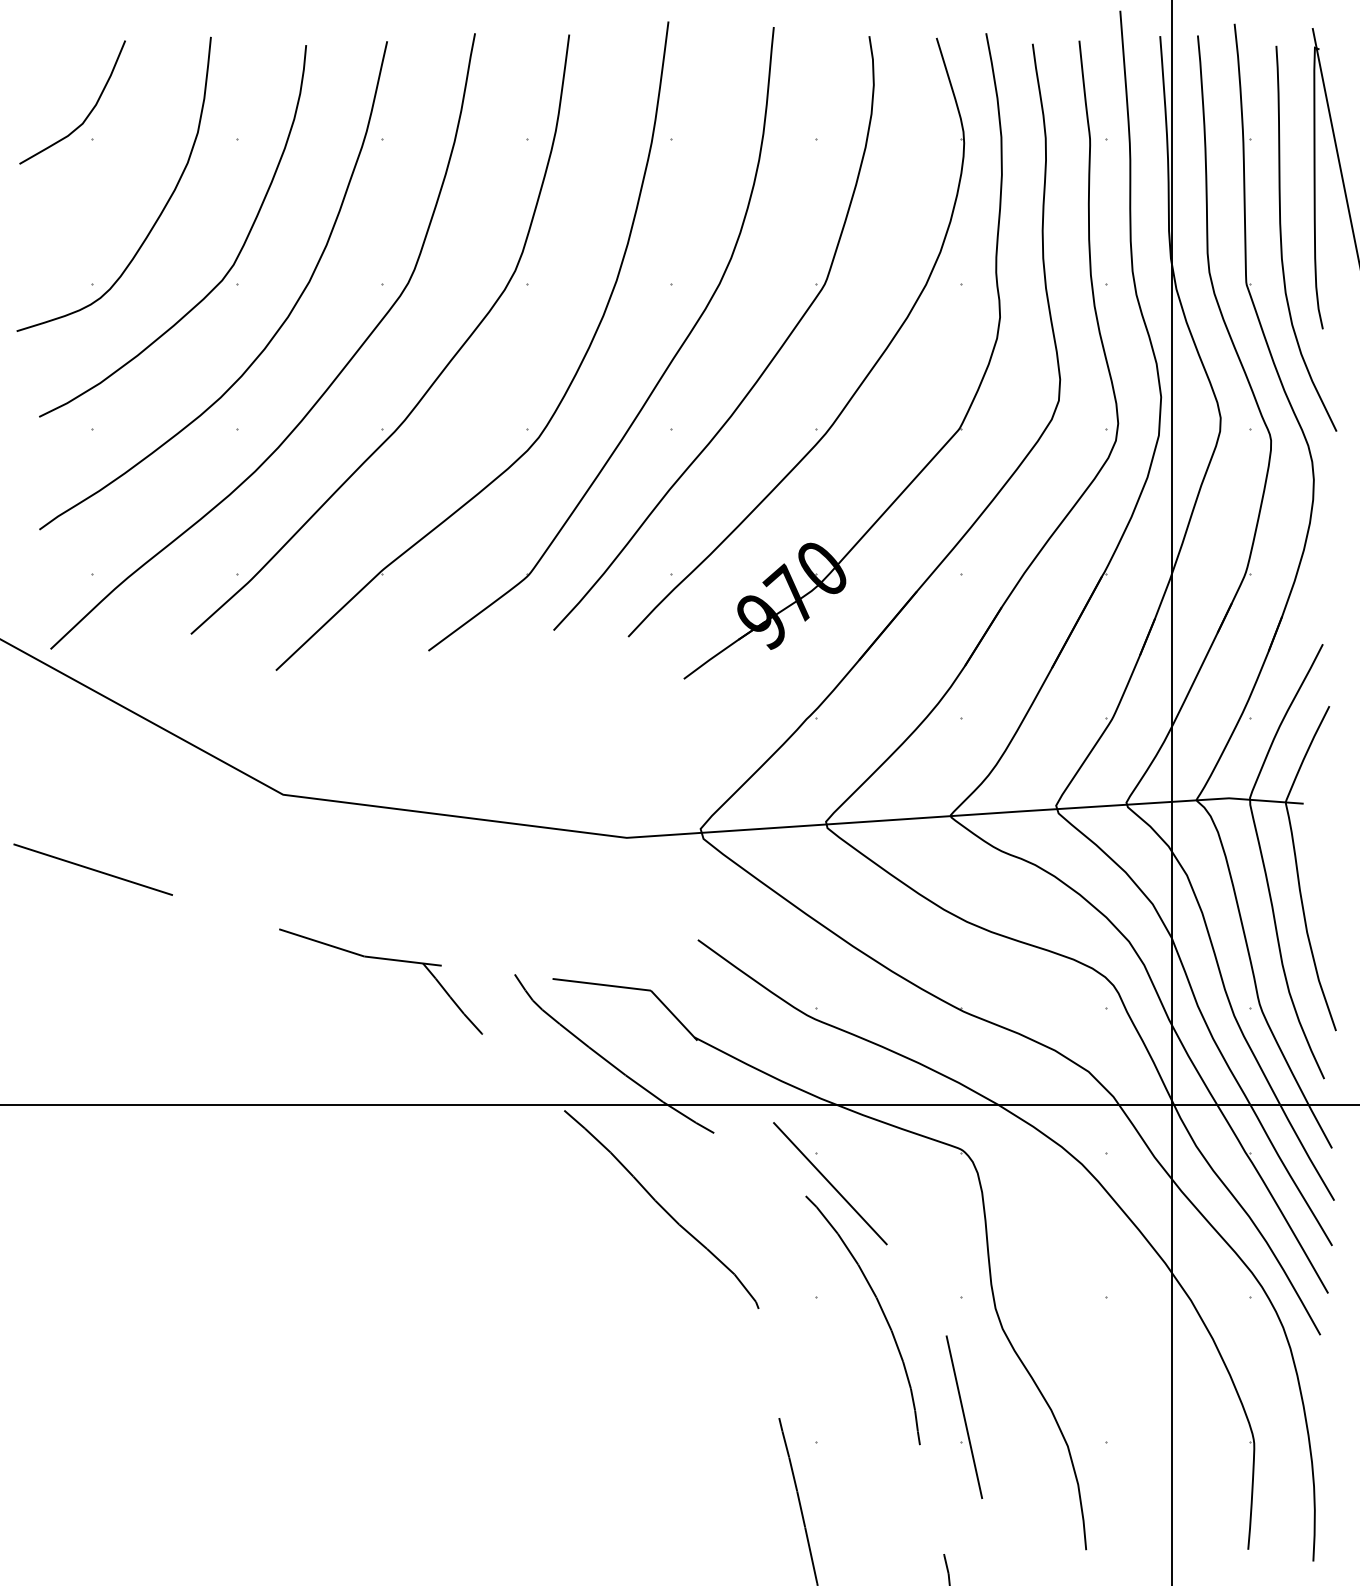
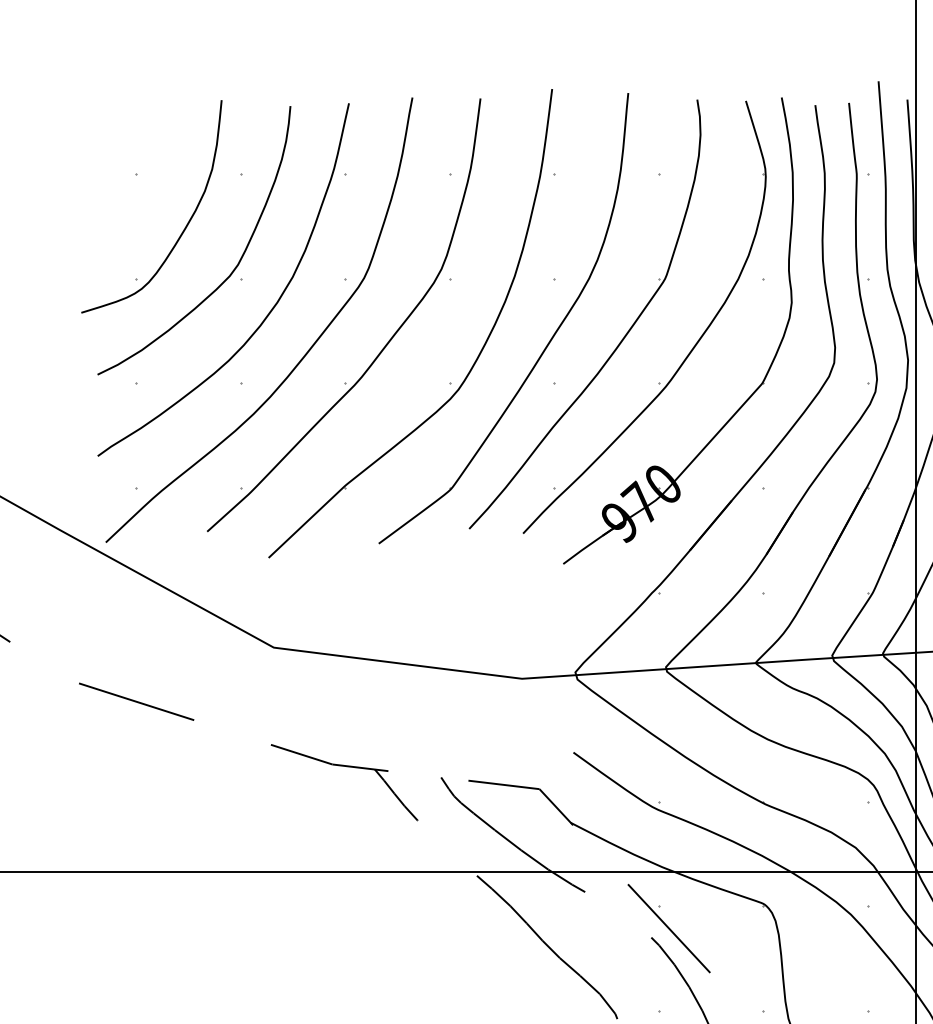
curve: (88, 113) -> (133, 155), removed

